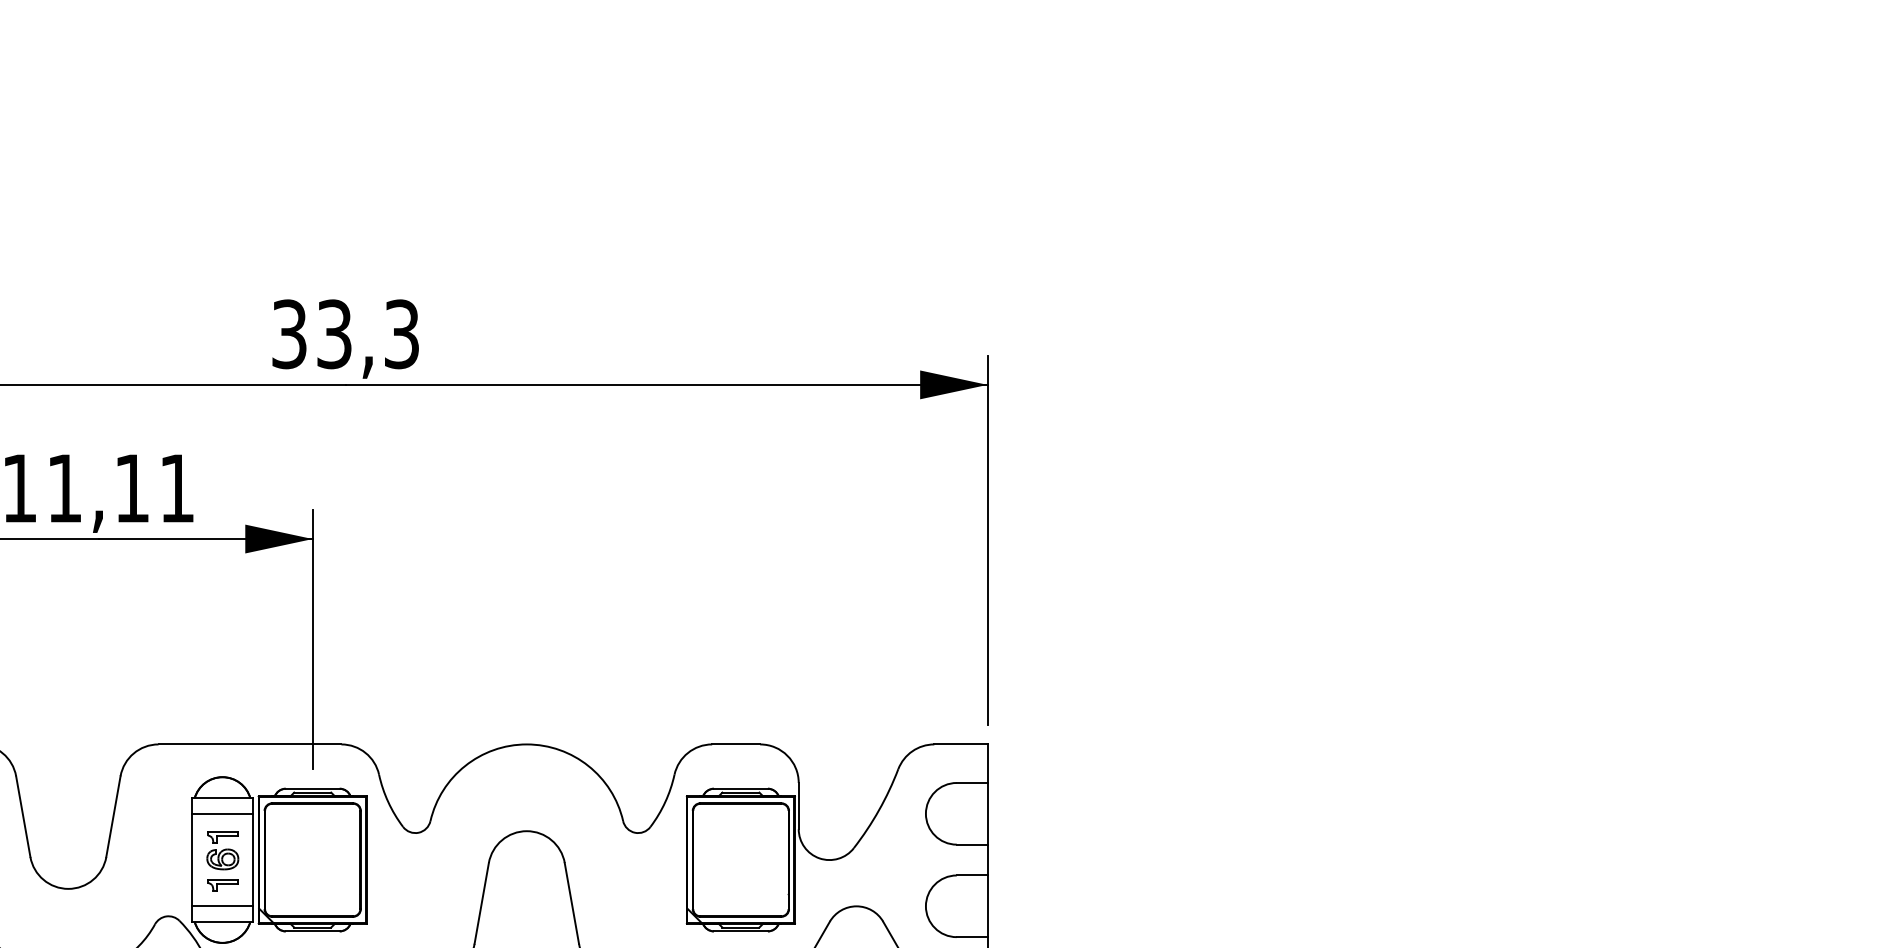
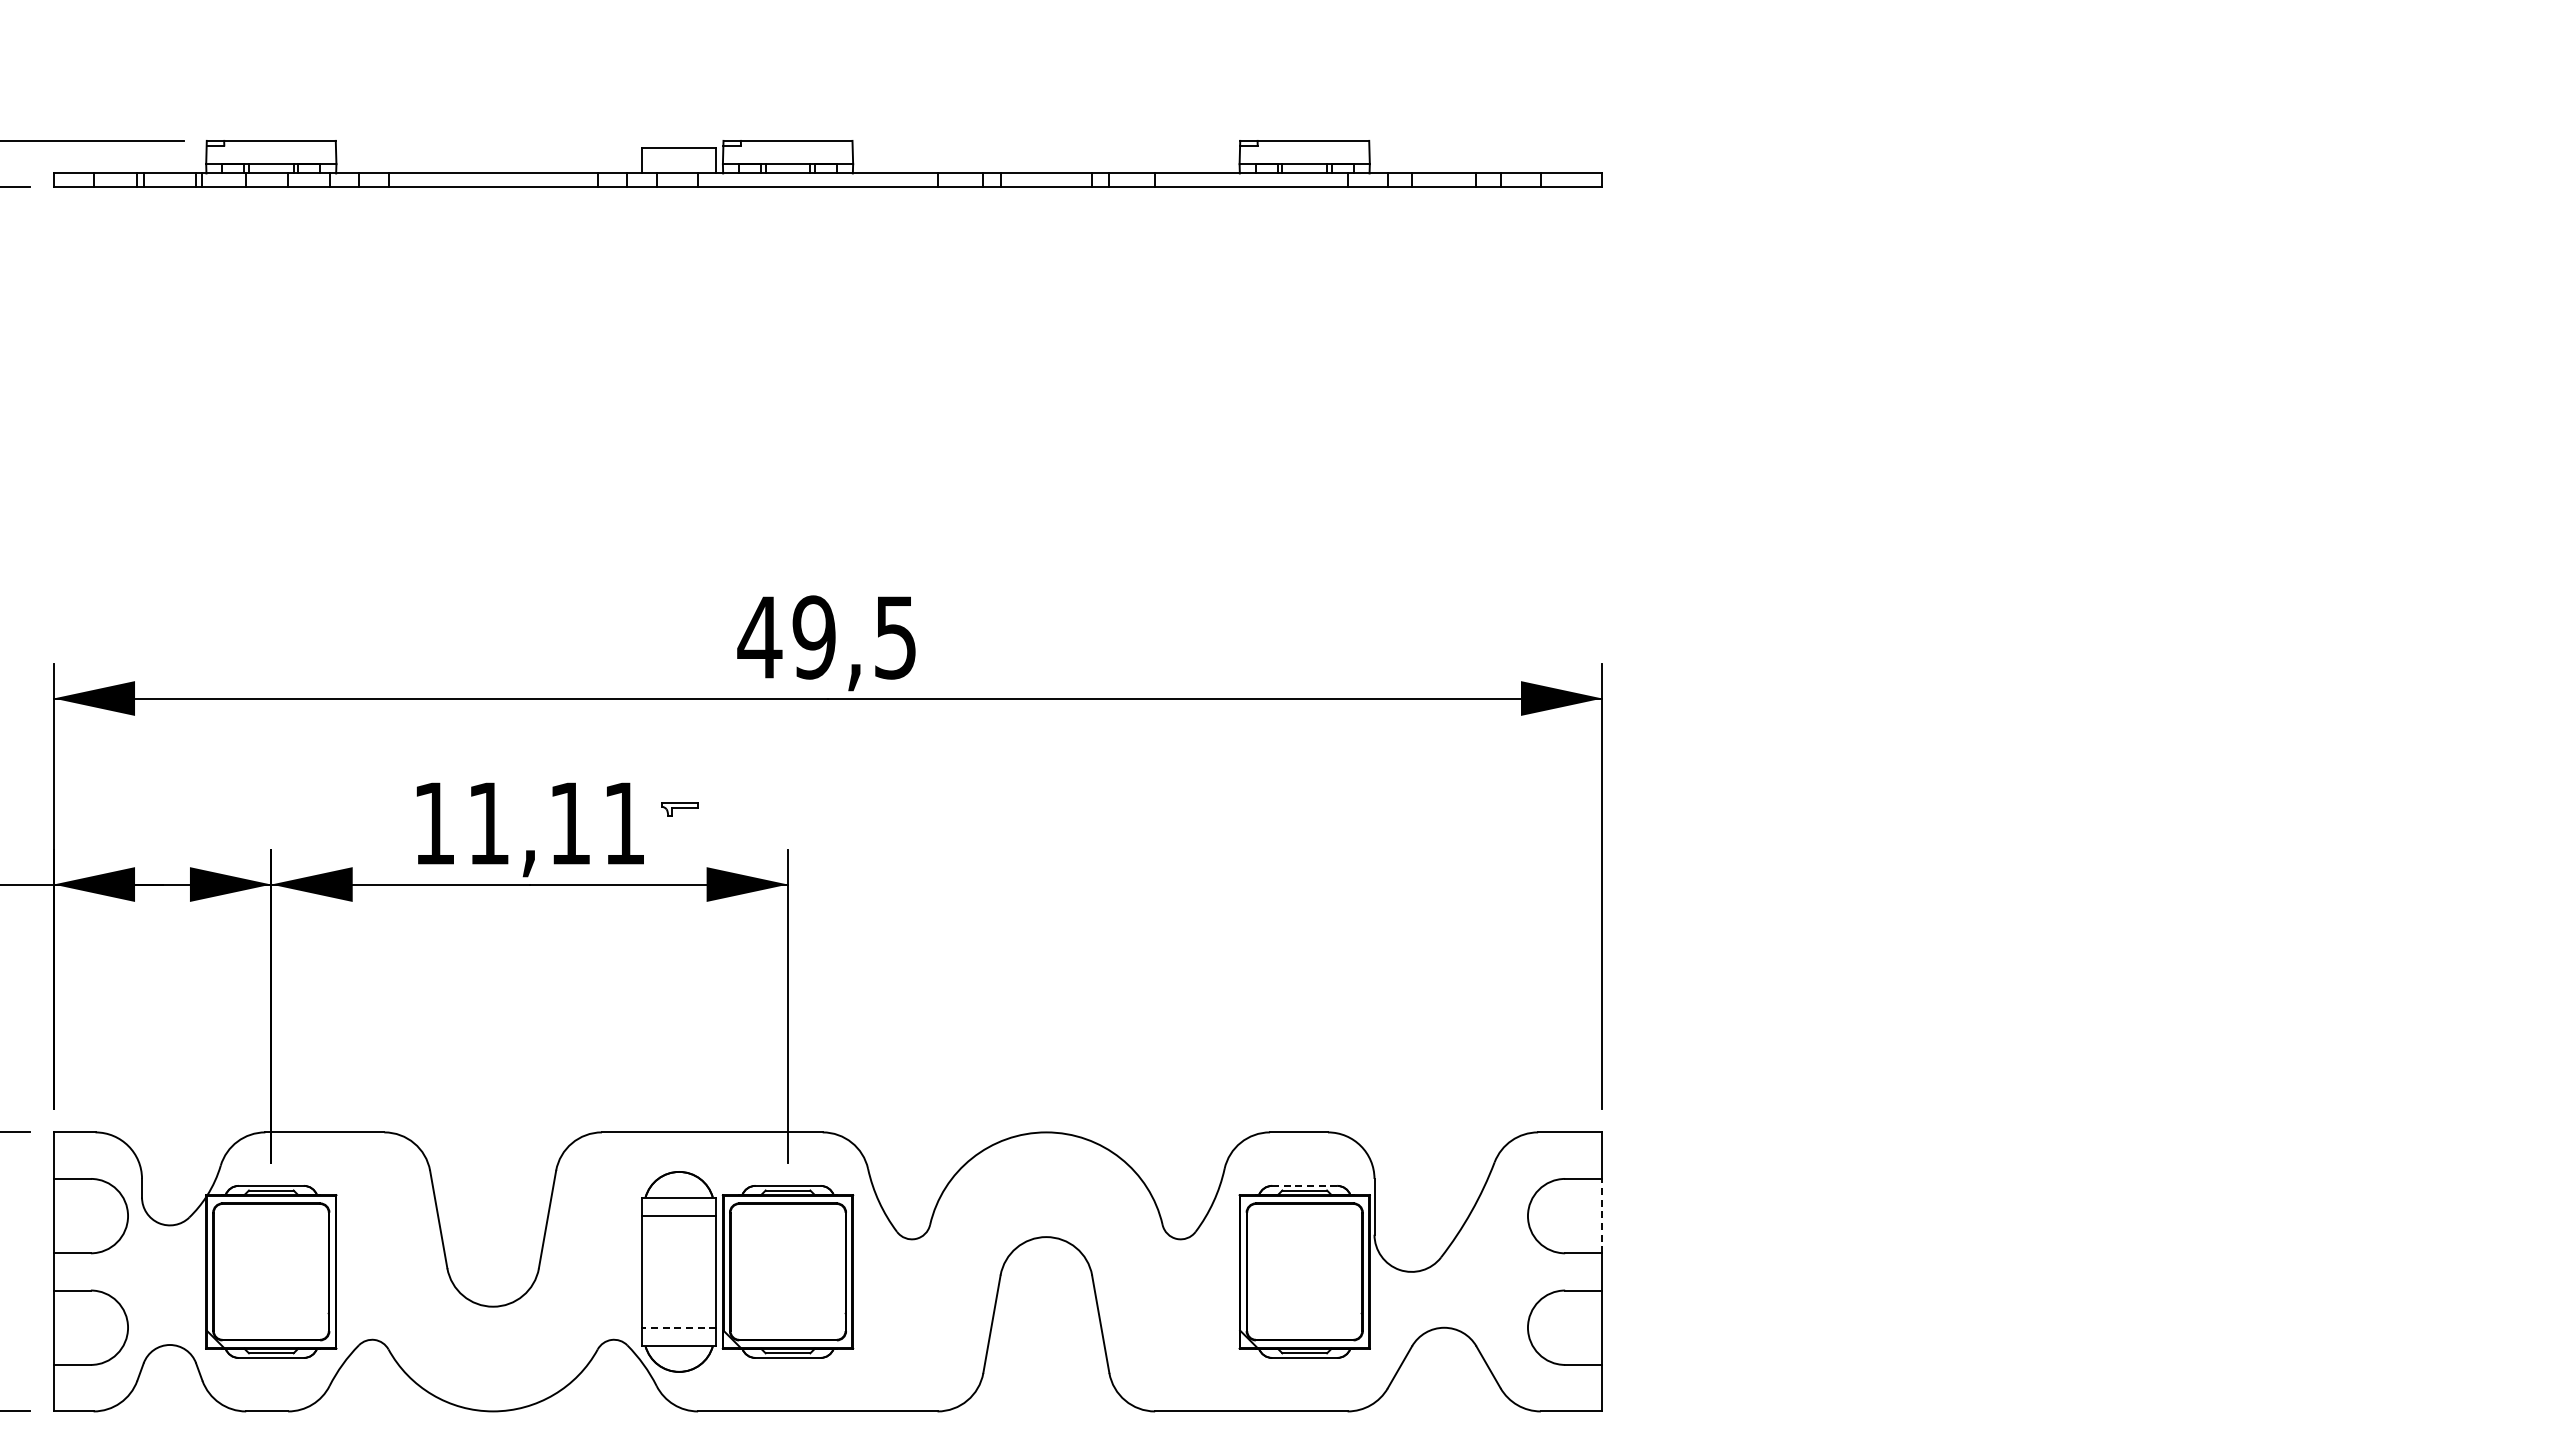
text: (344, 334) -> (826, 637), 33,3 -> 49,5
line: (740, 788) -> (1304, 1185), solid -> dashed
line: (987, 813) -> (1602, 1215), solid -> dashed
part: (222, 850) -> (679, 1260), removed
part: (222, 885) -> (679, 809), moved
line: (221, 906) -> (678, 1327), solid -> dashed

